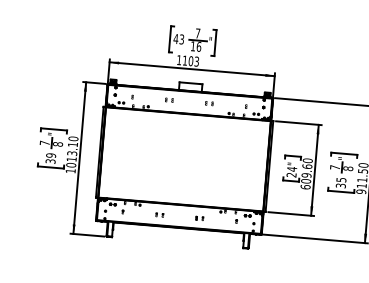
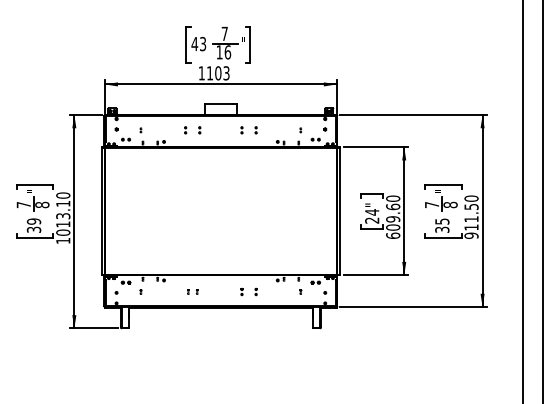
part: (169, 100) -> (192, 130), size x1.6
part: (209, 103) -> (248, 130), size x1.6
part: (199, 218) -> (248, 291), size x1.6

